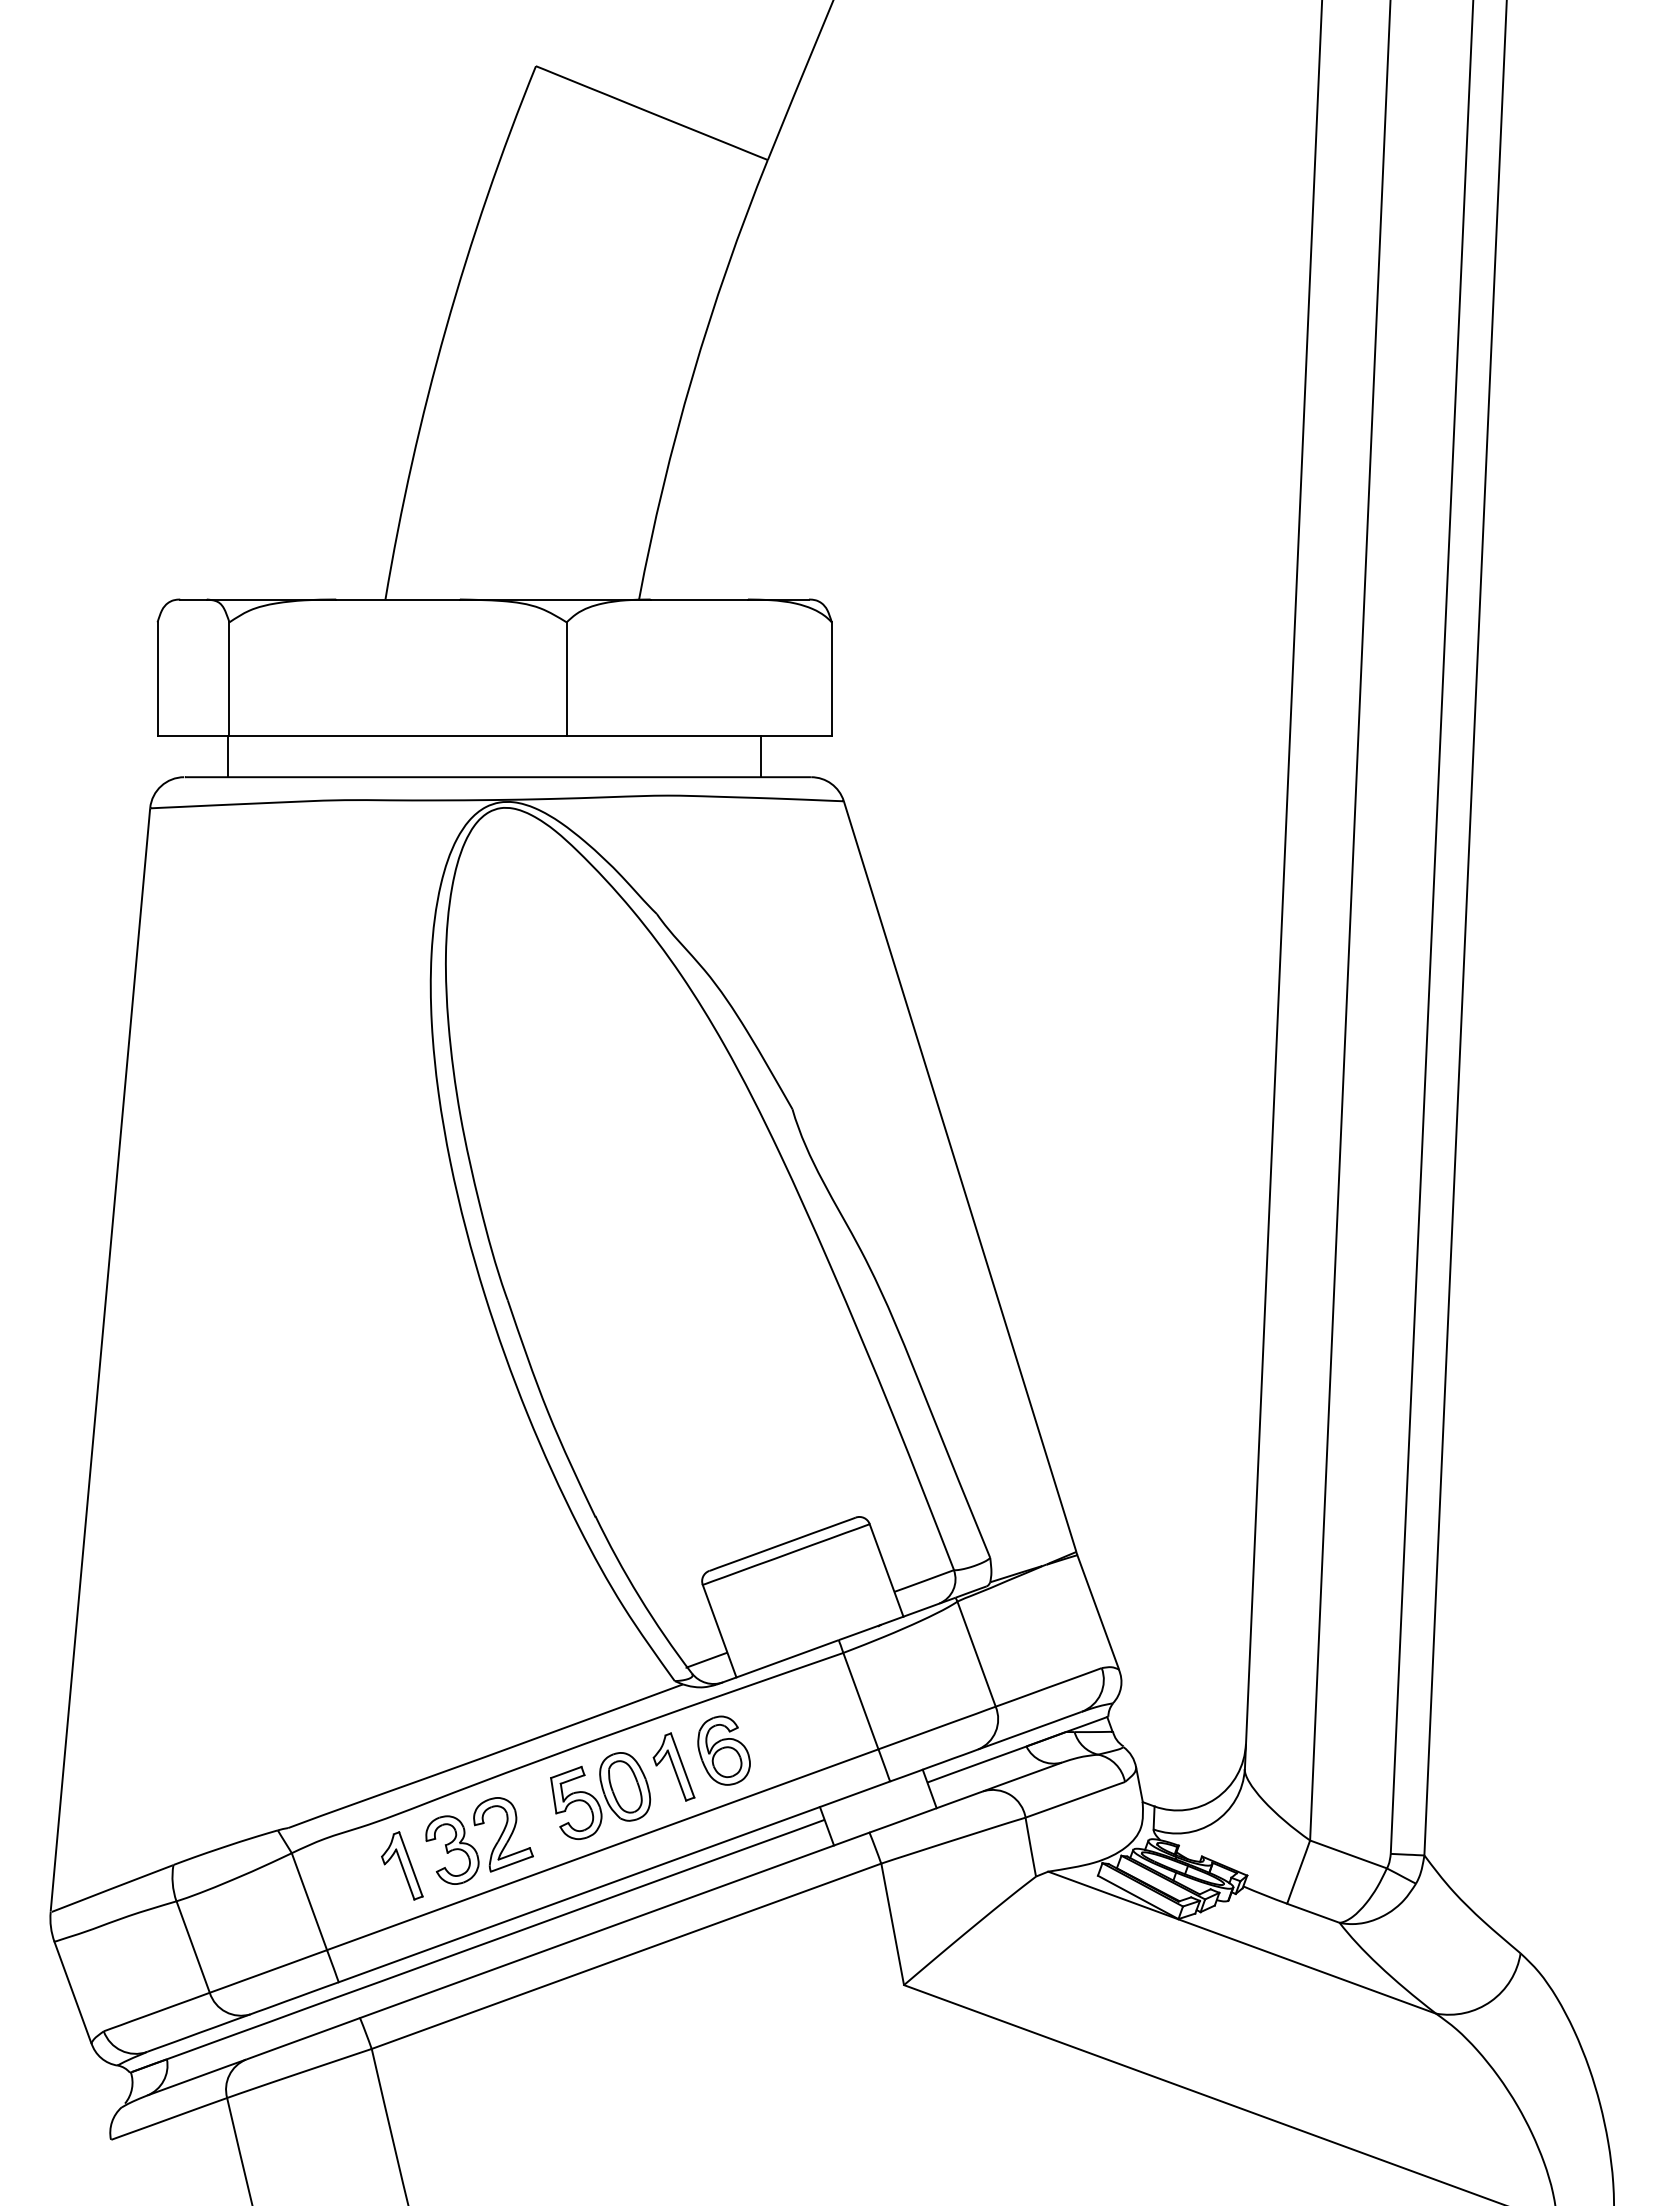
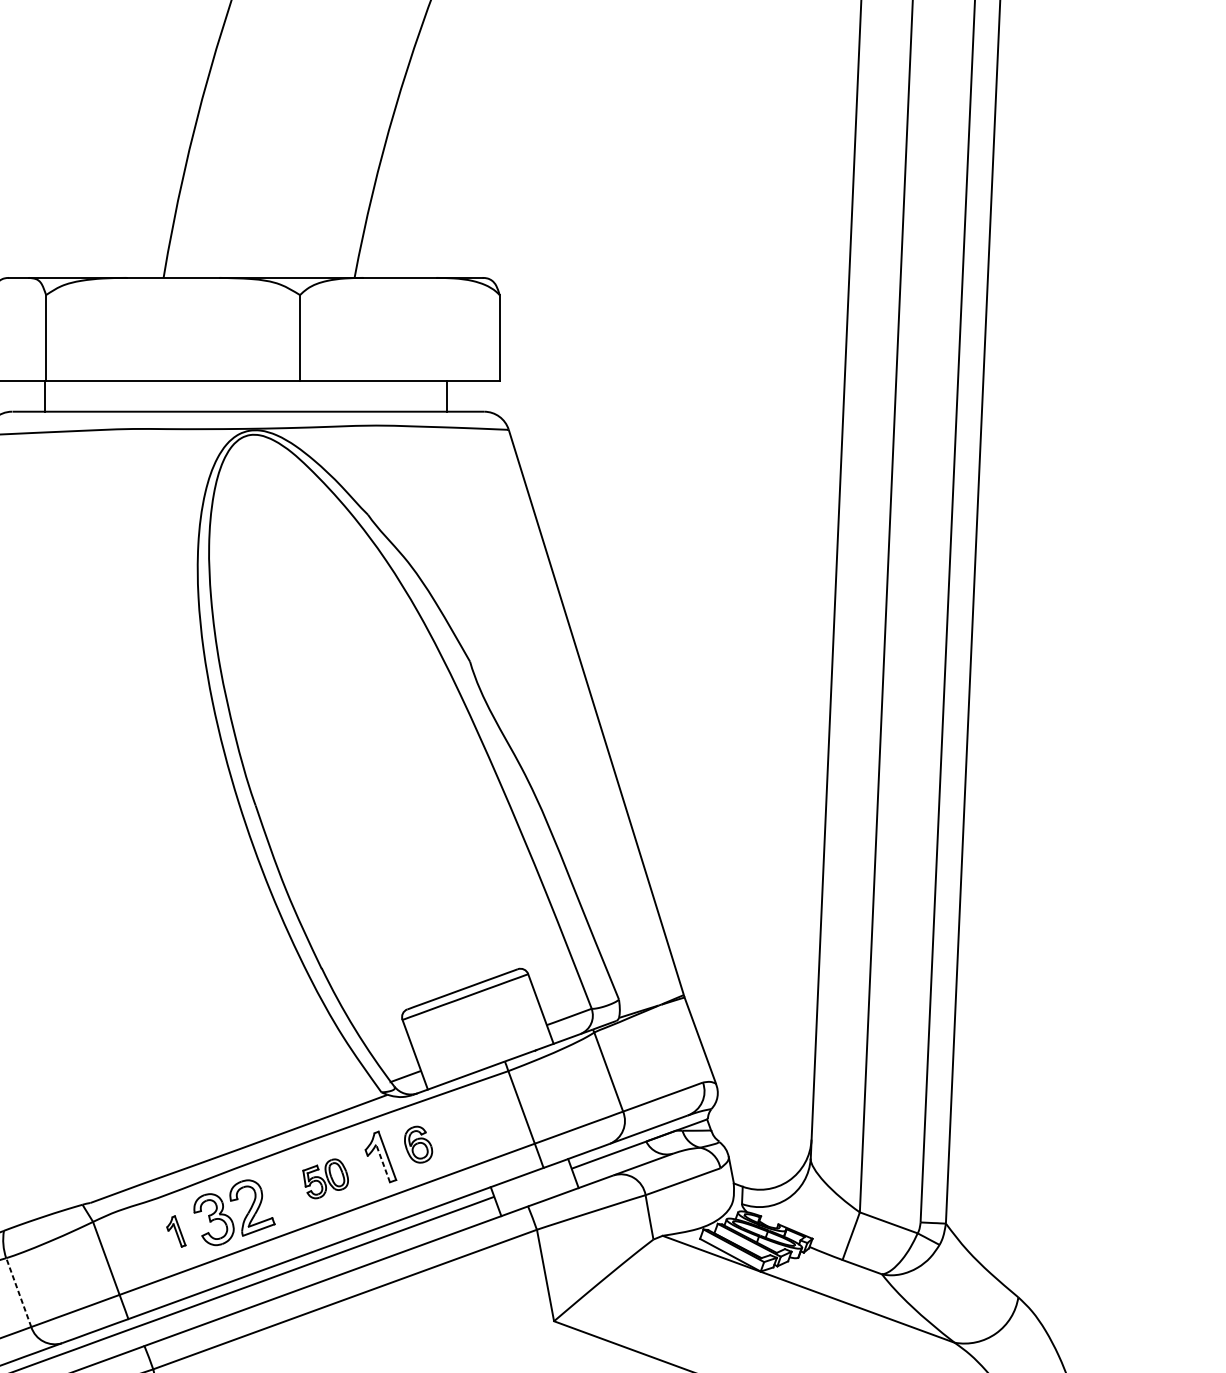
part: (723, 1750) -> (418, 1144), size x0.7
line: (676, 1775) -> (382, 1163), solid -> dashed
part: (600, 1795) -> (325, 1178), size x0.6
part: (402, 1865) -> (176, 1231), size x0.6
line: (193, 1947) -> (19, 1292), solid -> dashed

